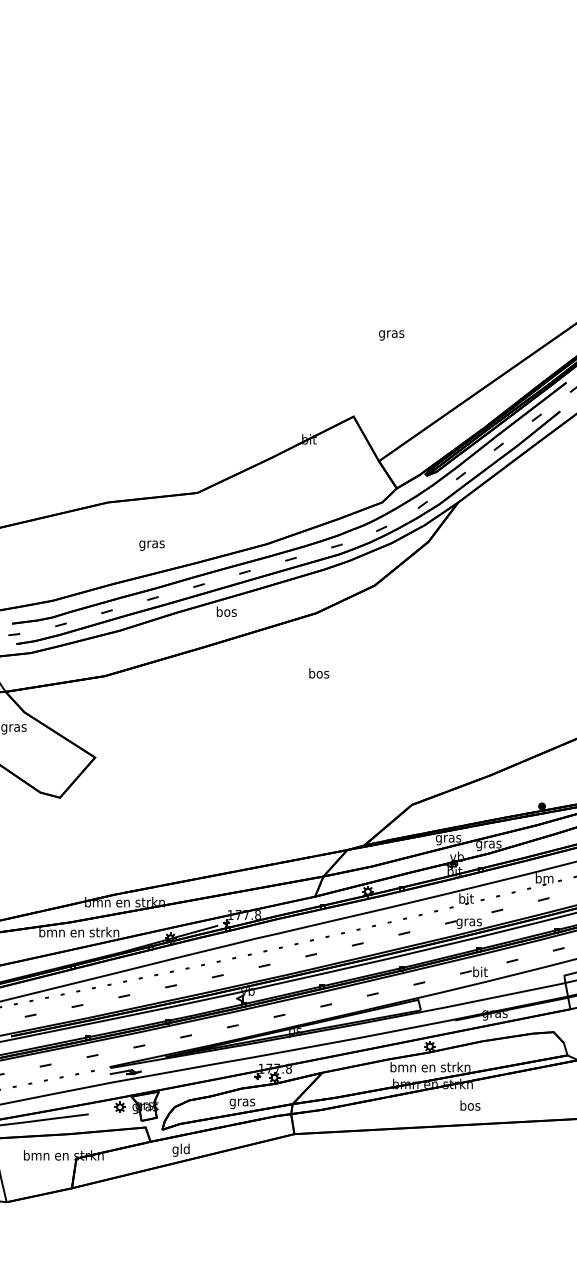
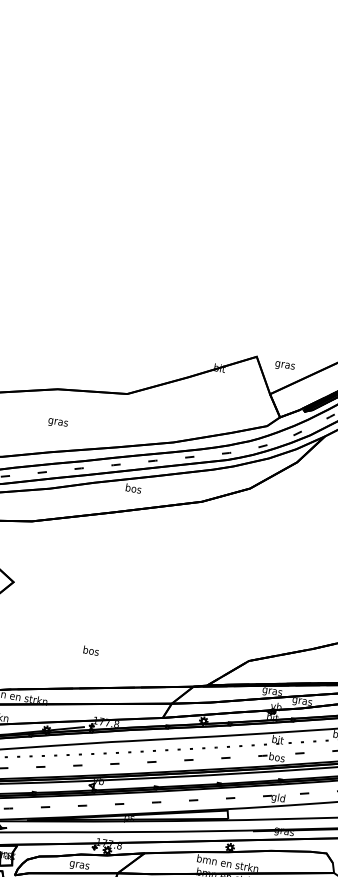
text: (391, 335) -> (284, 366), moved
text: (151, 545) -> (57, 423), moved
text: (319, 673) -> (91, 650), moved
text: (468, 921) -> (276, 757), gras -> bos
text: (479, 972) -> (278, 797), bit -> gld

